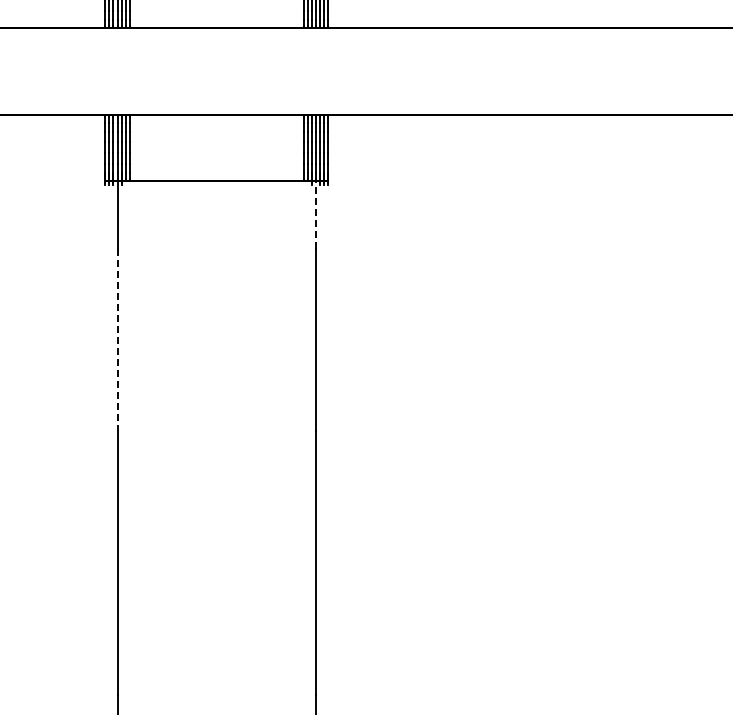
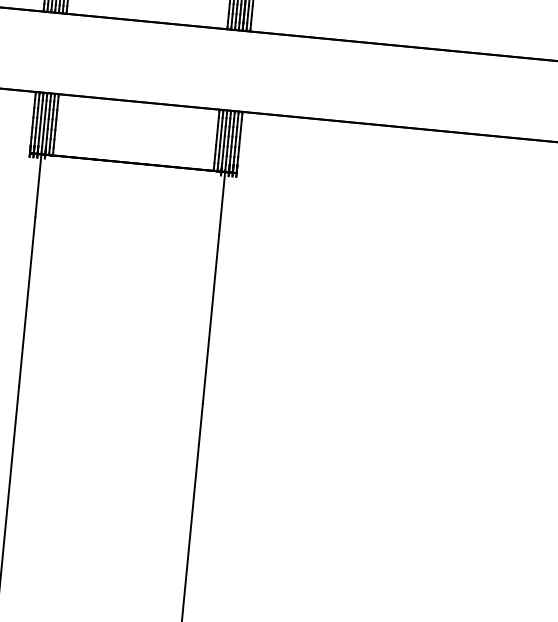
line: (316, 214) -> (222, 203), dashed -> solid
line: (117, 340) -> (27, 302), dashed -> solid

